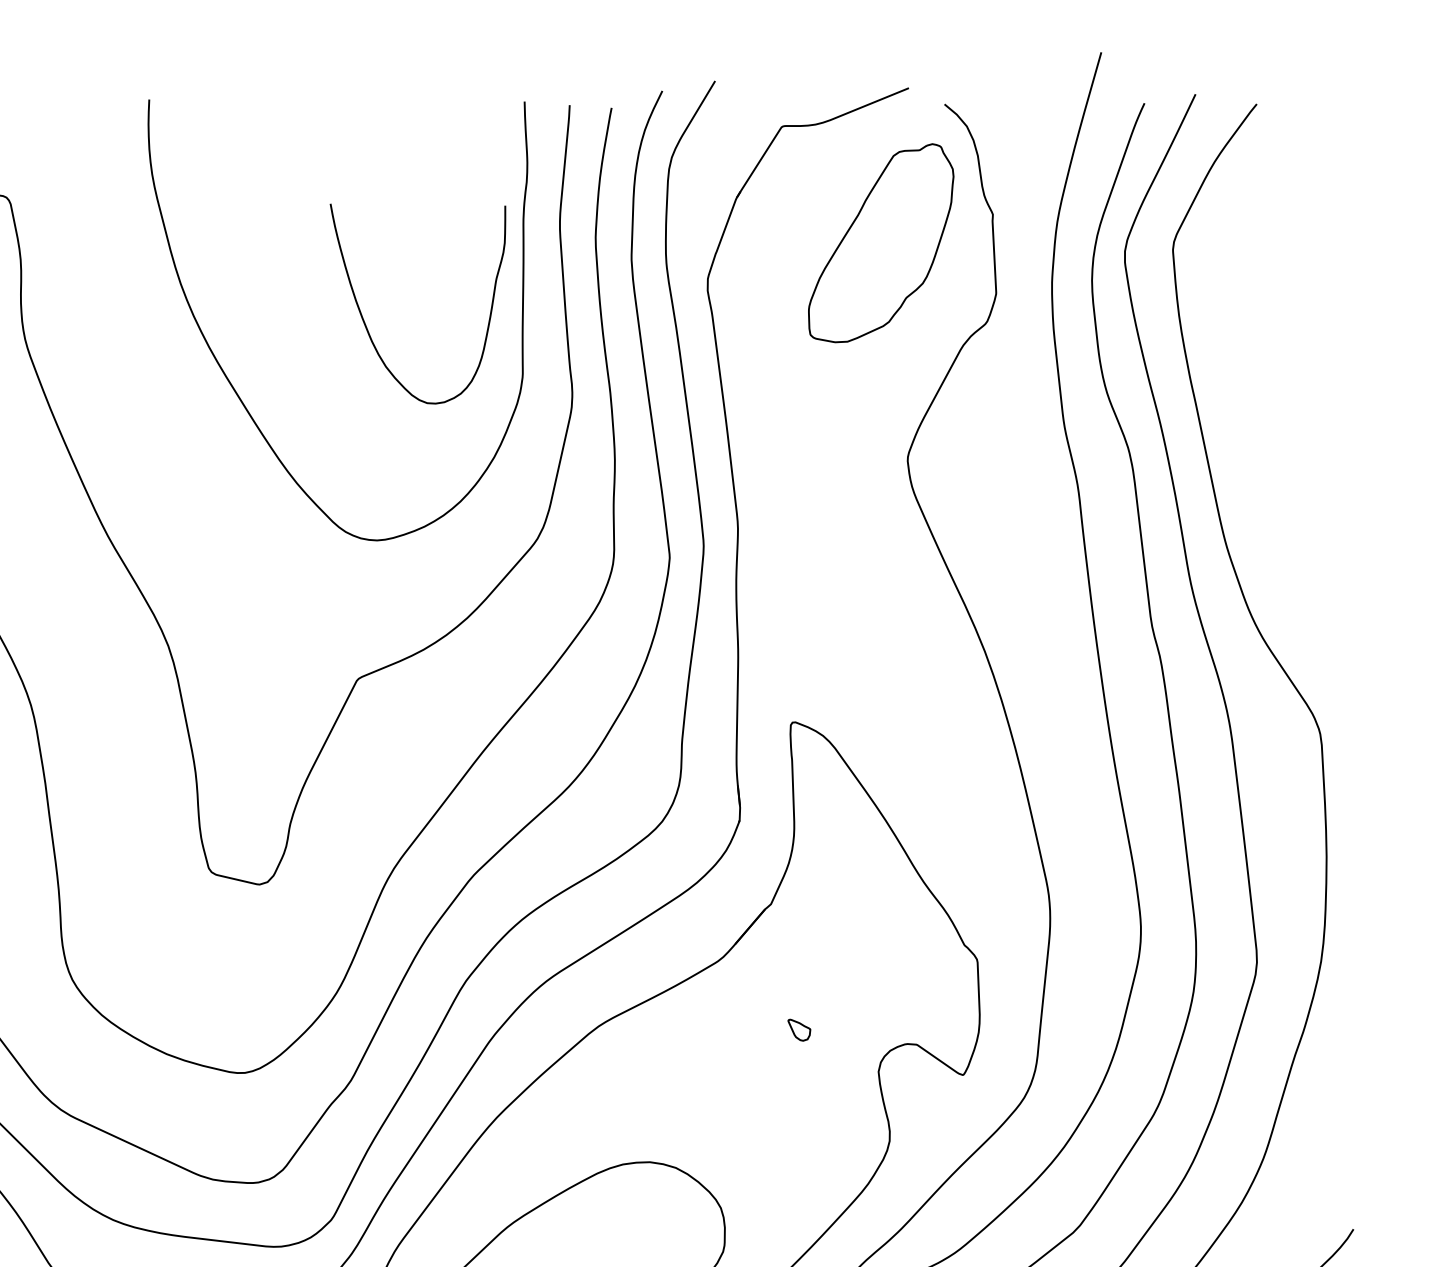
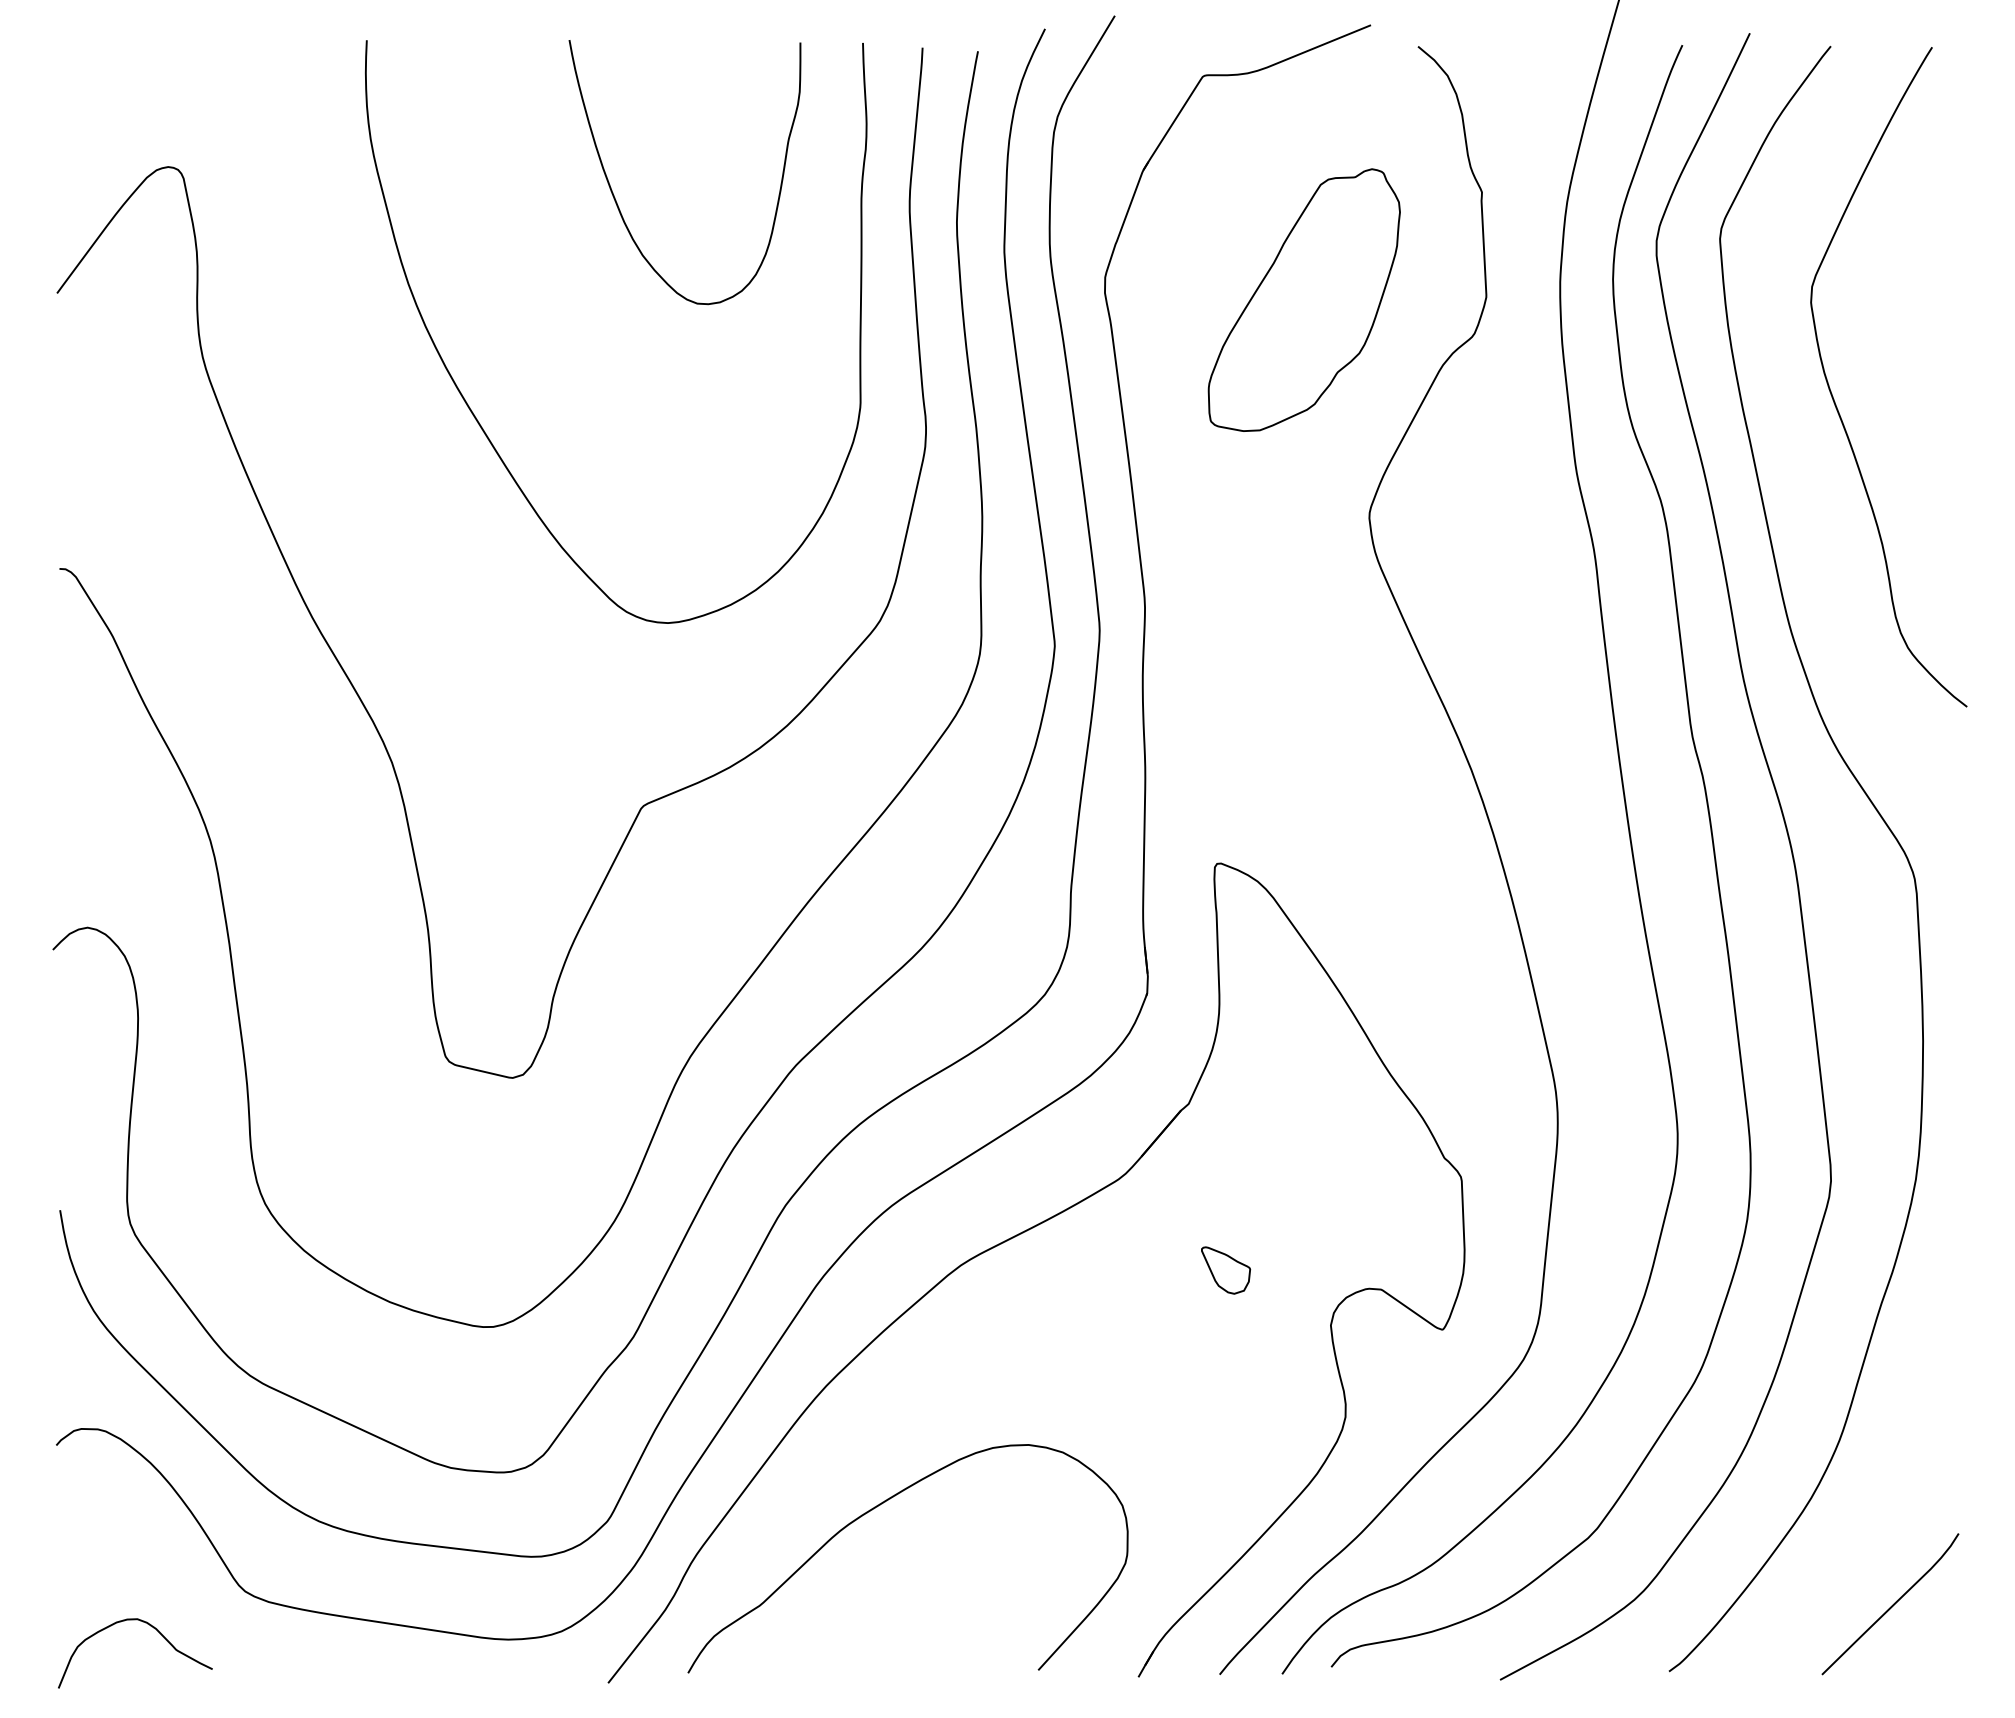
part: (880, 242) -> (1303, 299), moved
curve: (365, 322) -> (615, 197), moved
curve: (1260, 372) -> (1835, 401), added
part: (799, 1030) -> (1226, 1270), size x1.67

